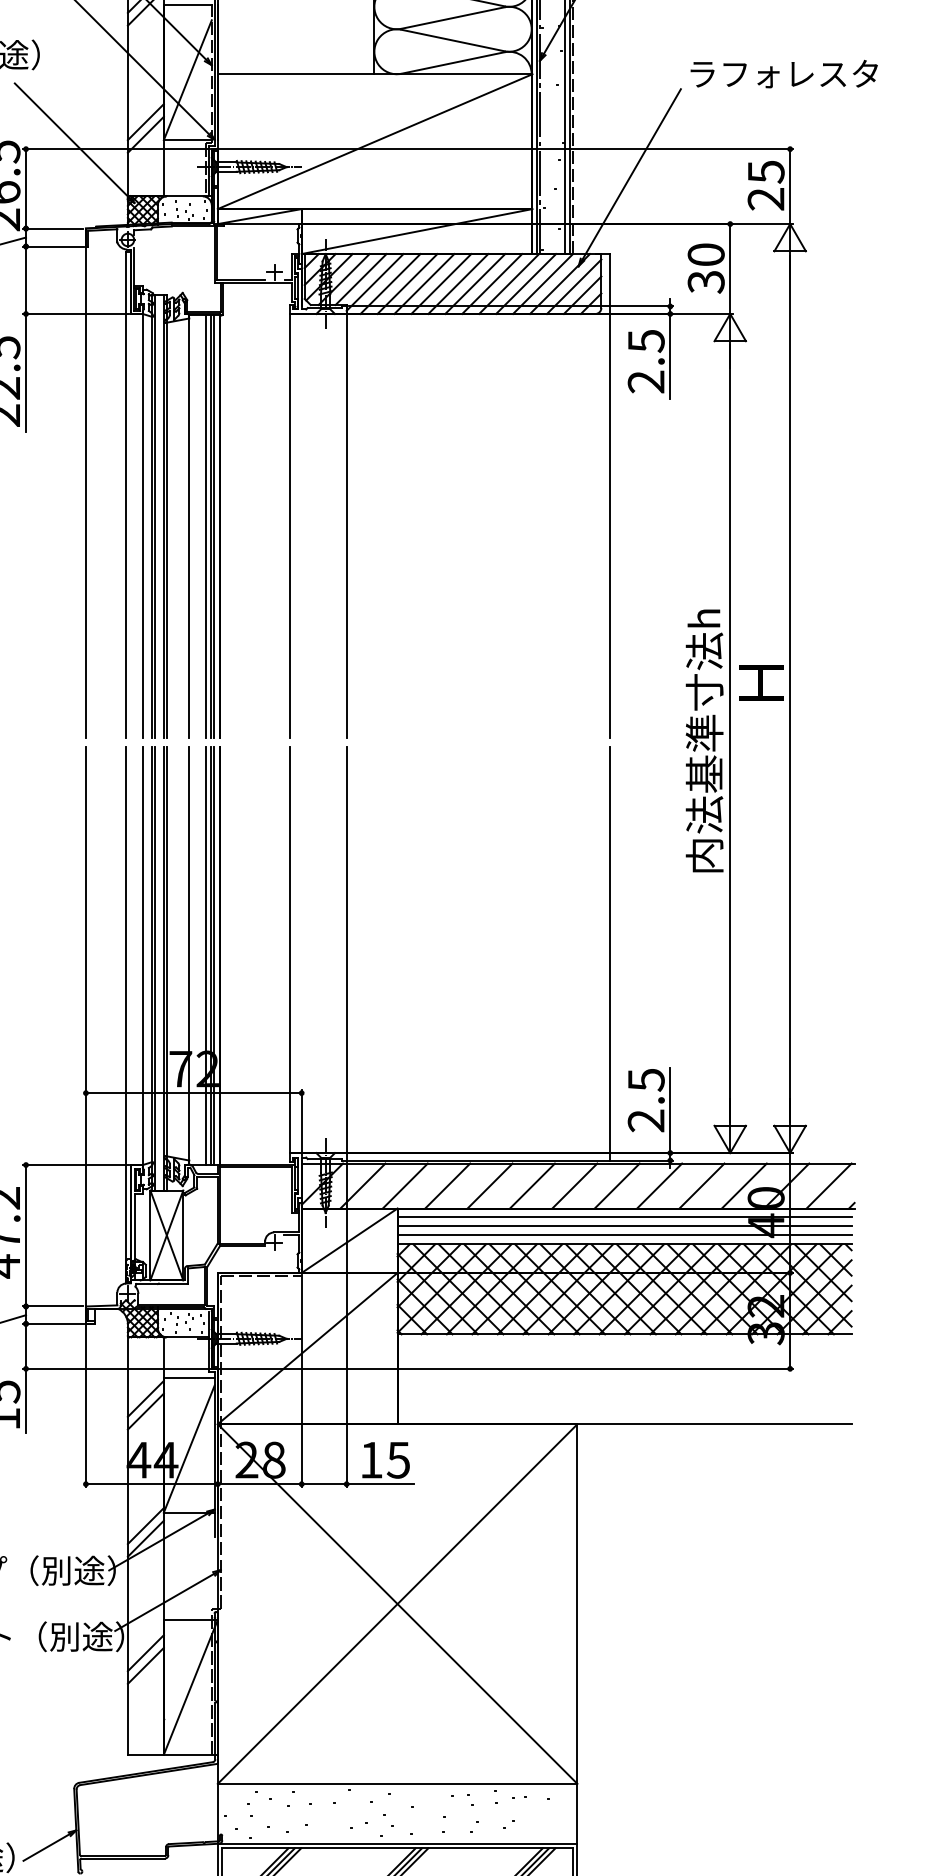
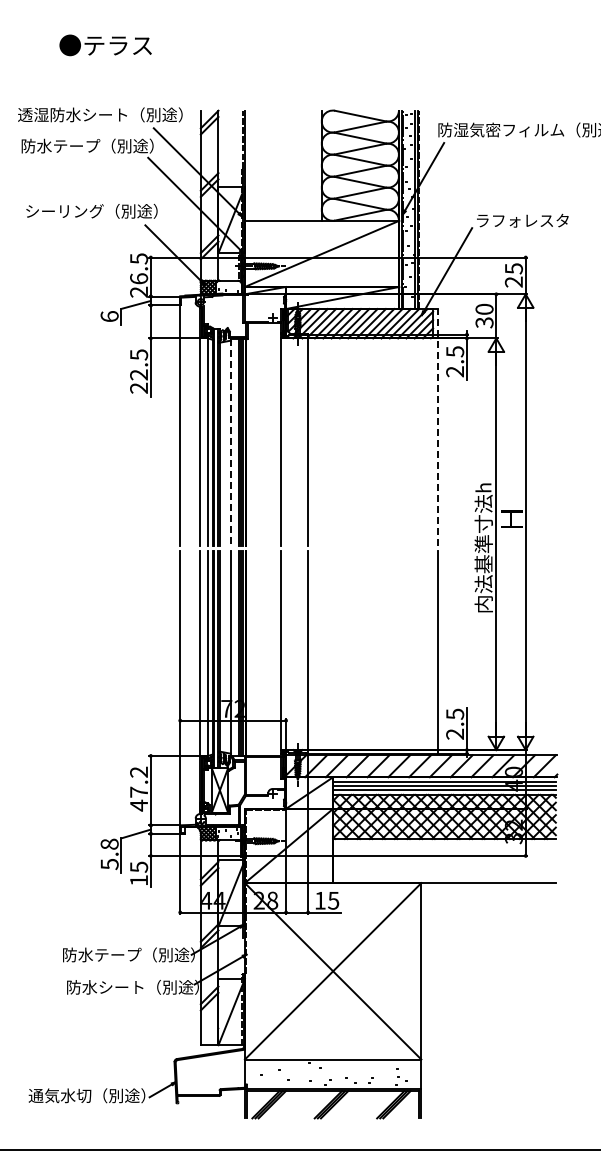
line: (610, 495) -> (437, 427), solid -> dashed
line: (188, 526) -> (230, 442), solid -> dashed

